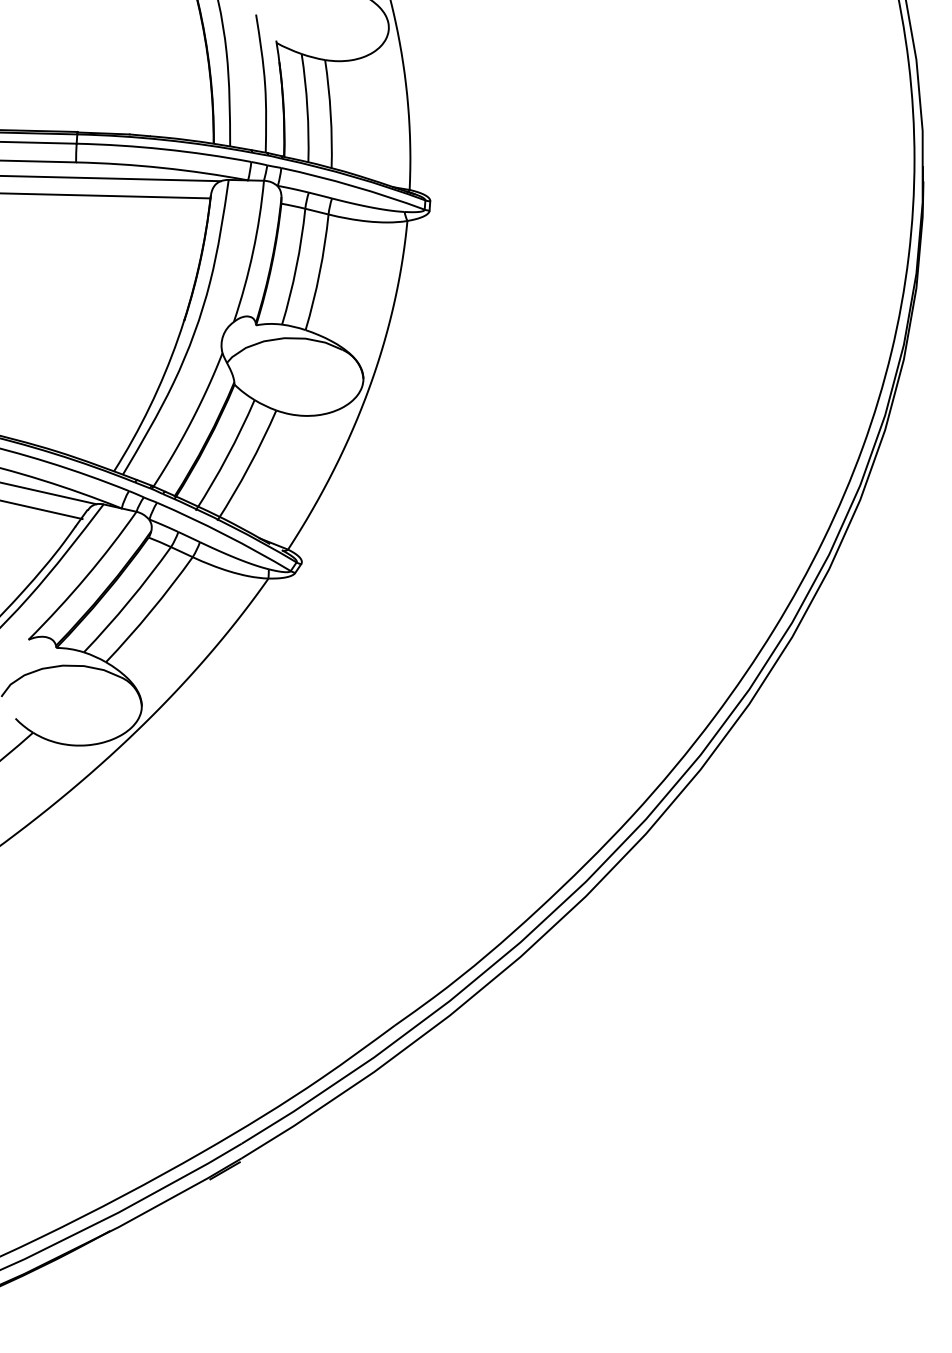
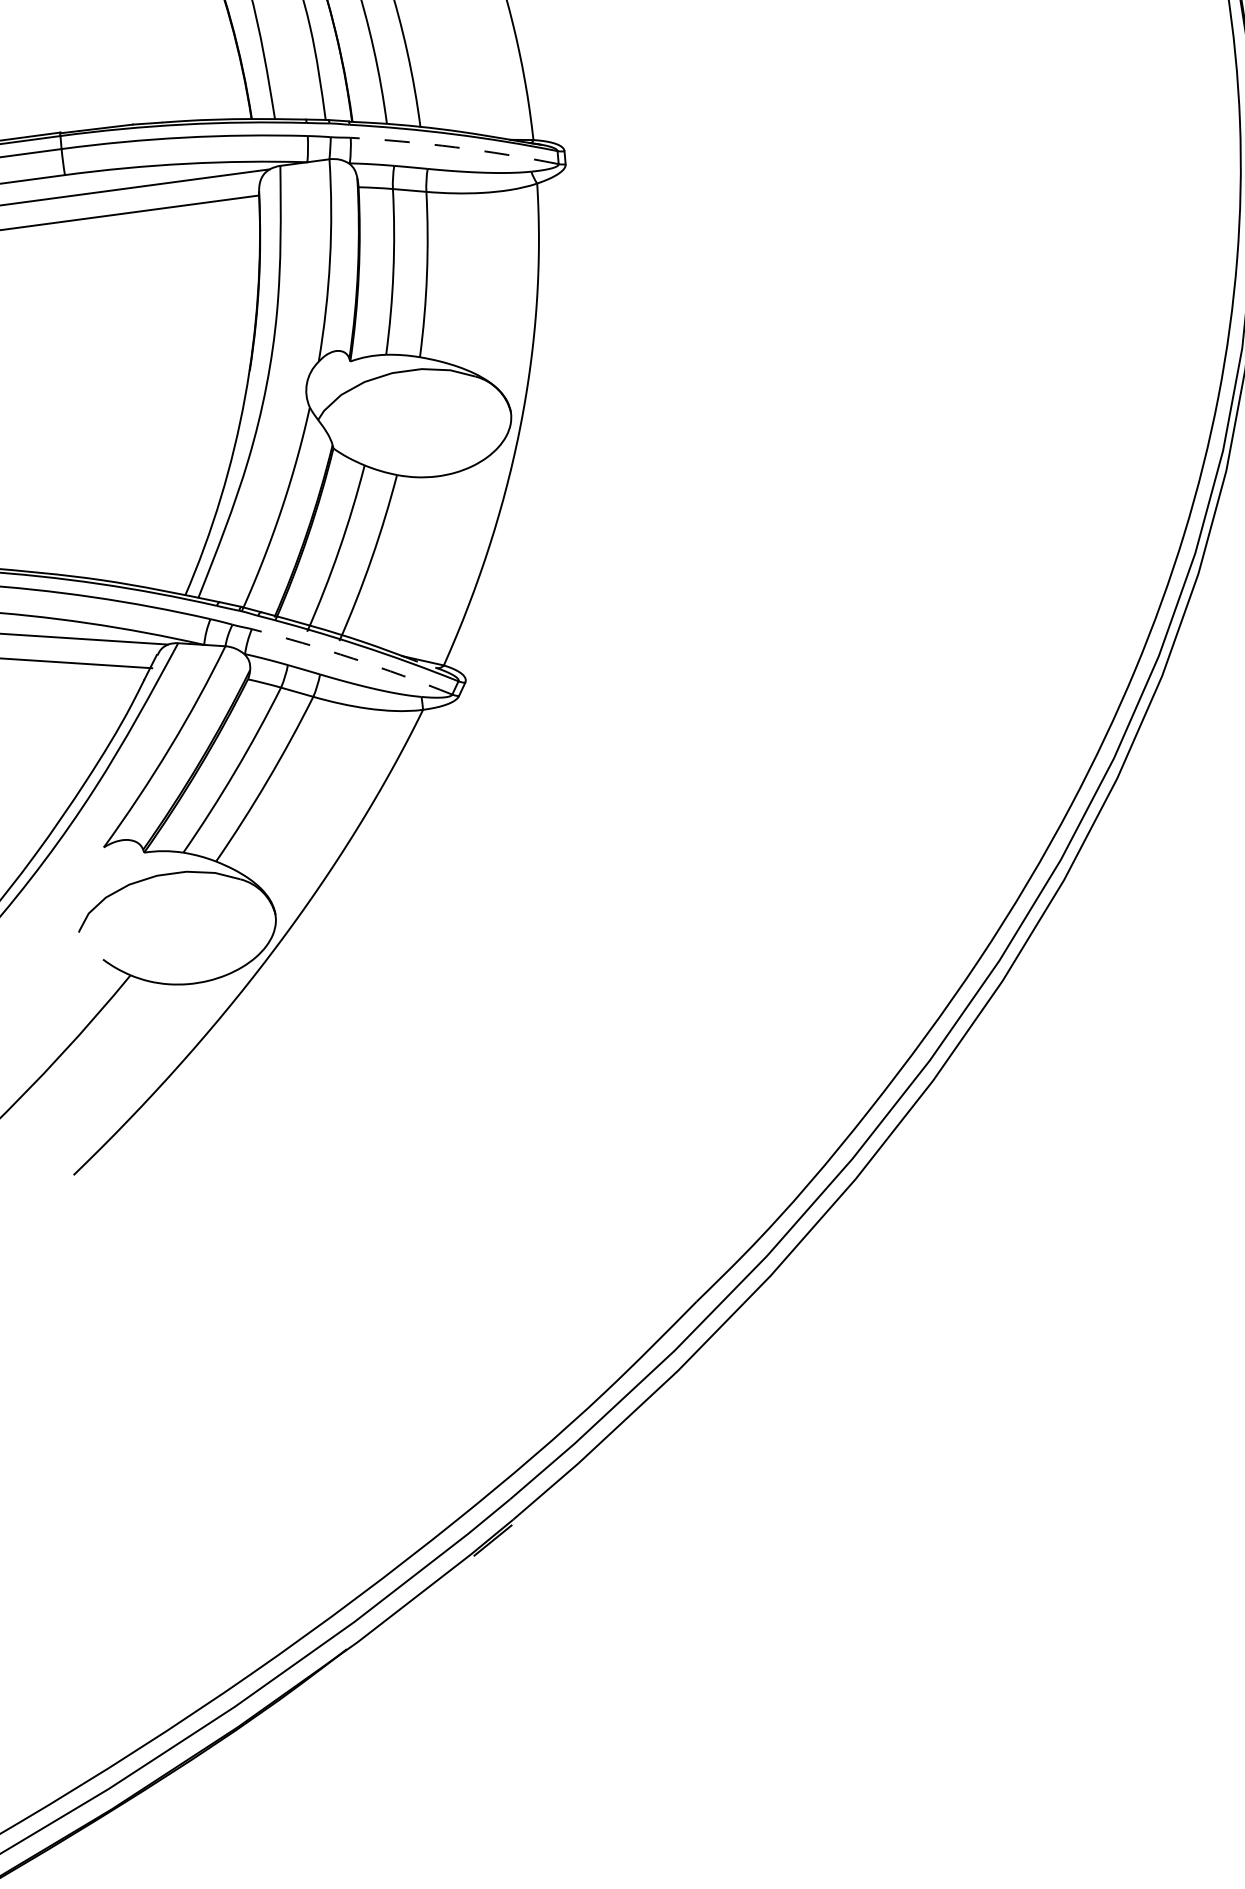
arc: (353, 186) -> (454, 147), solid -> dashed
arc: (225, 534) -> (353, 658), solid -> dashed

